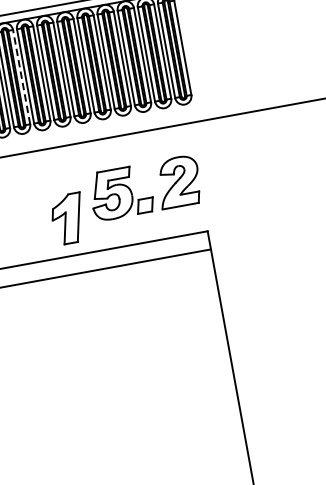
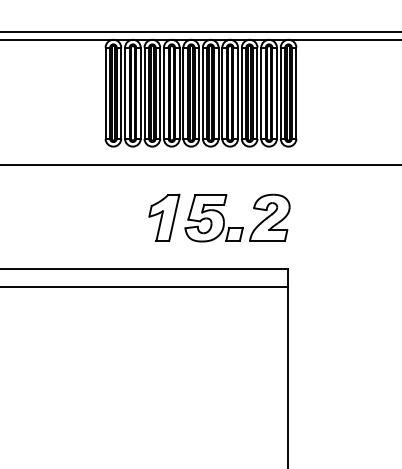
line: (21, 77) -> (140, 93), dashed -> solid
part: (68, 218) -> (164, 217), moved

